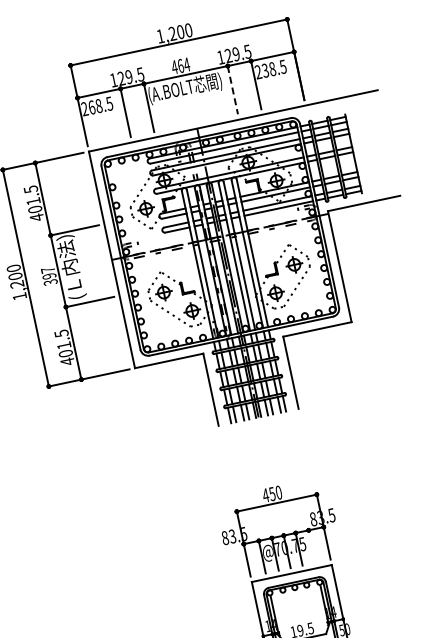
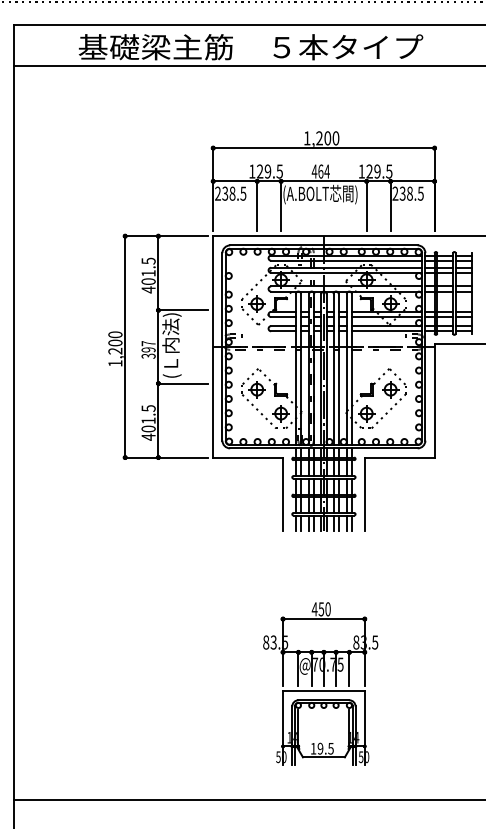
line: (232, 90) -> (366, 206), dashed -> solid
text: (92, 107) -> (225, 193), 268.5 -> 238.5
line: (312, 546) -> (349, 668), added

